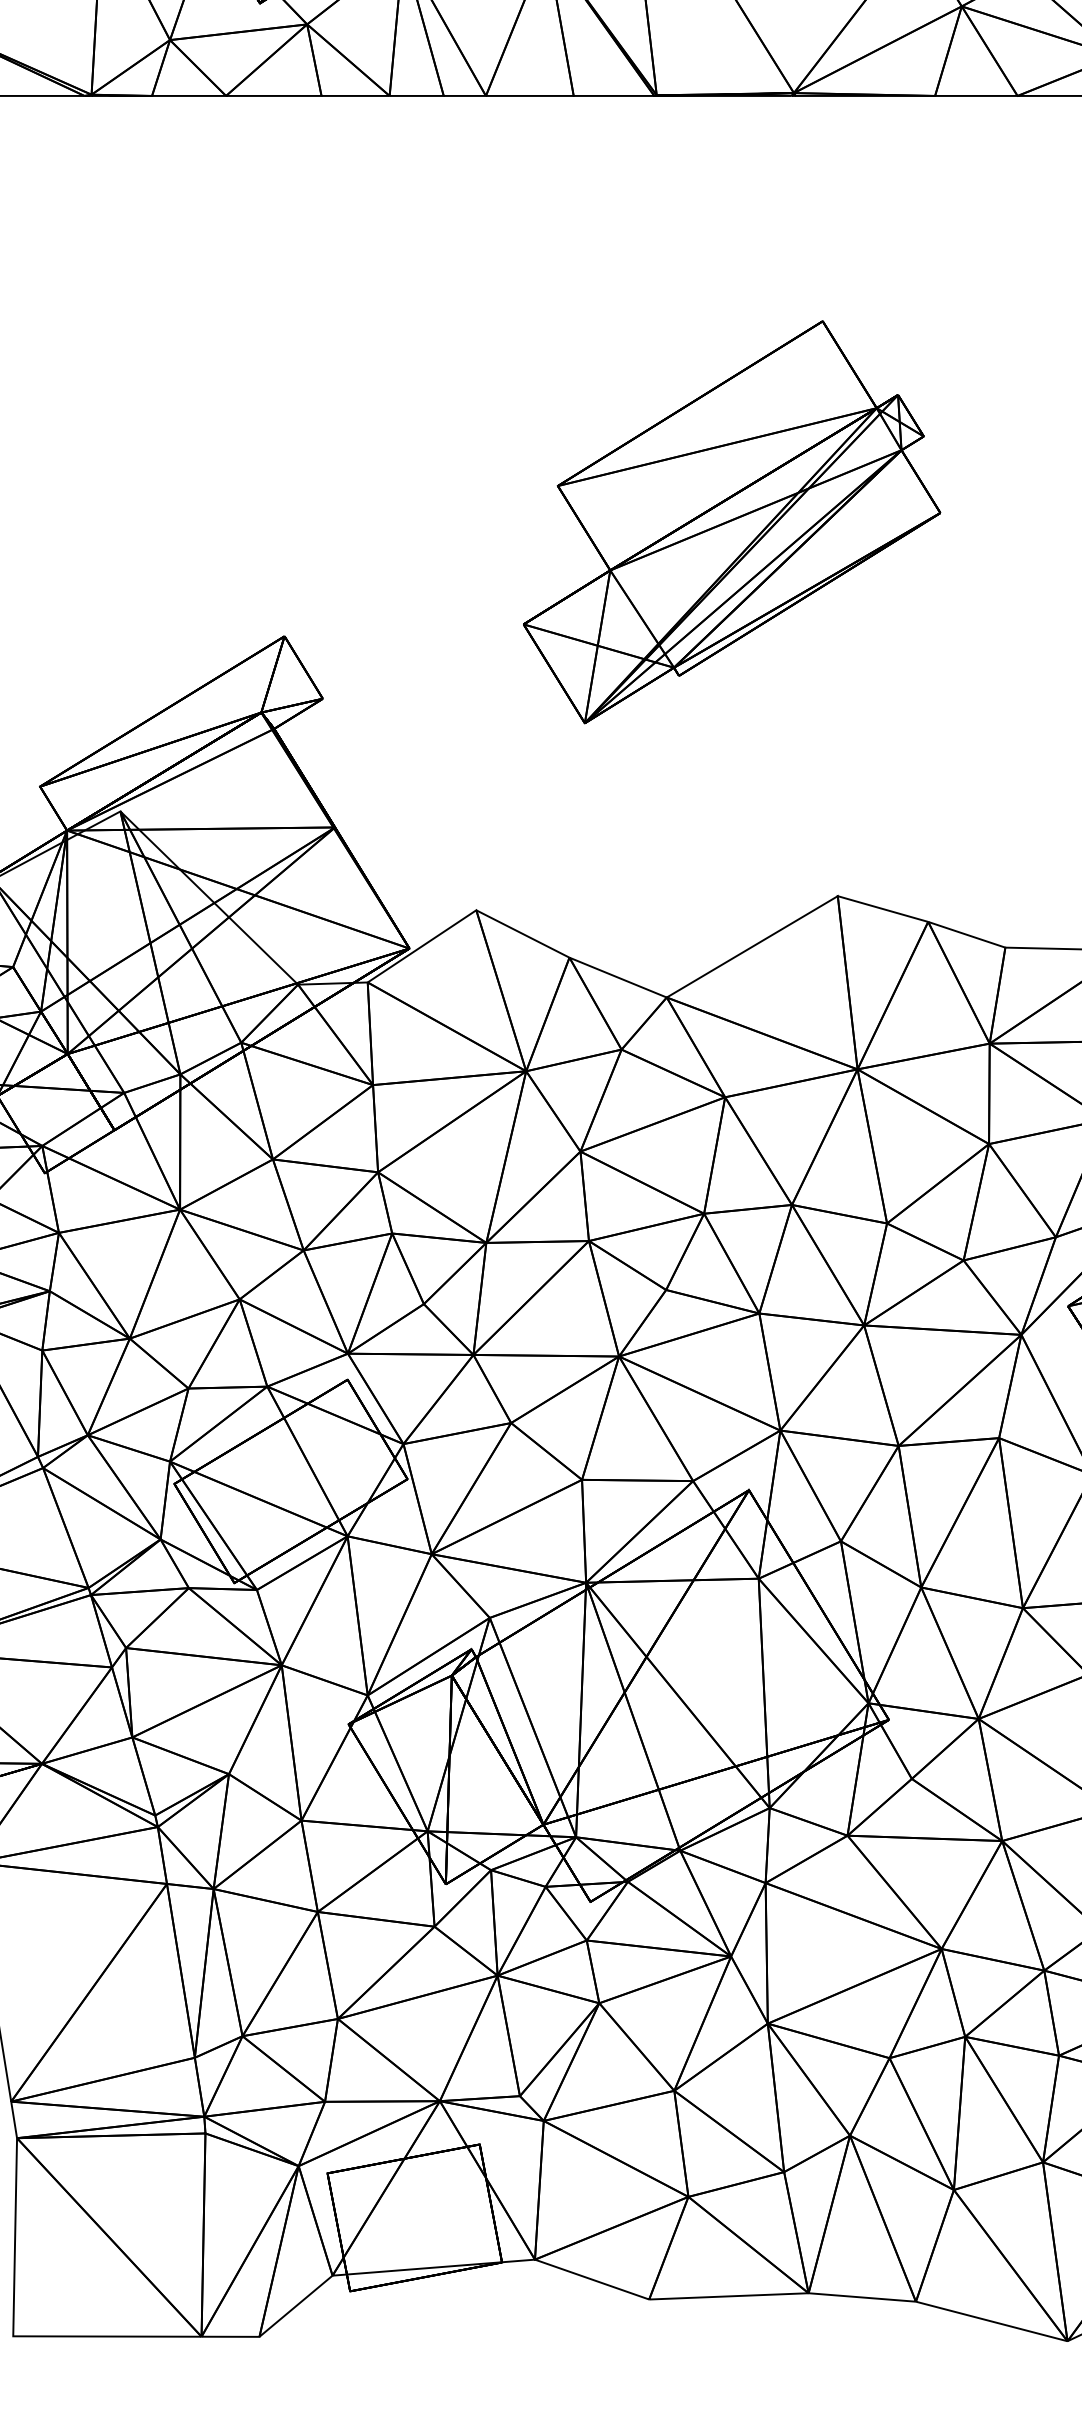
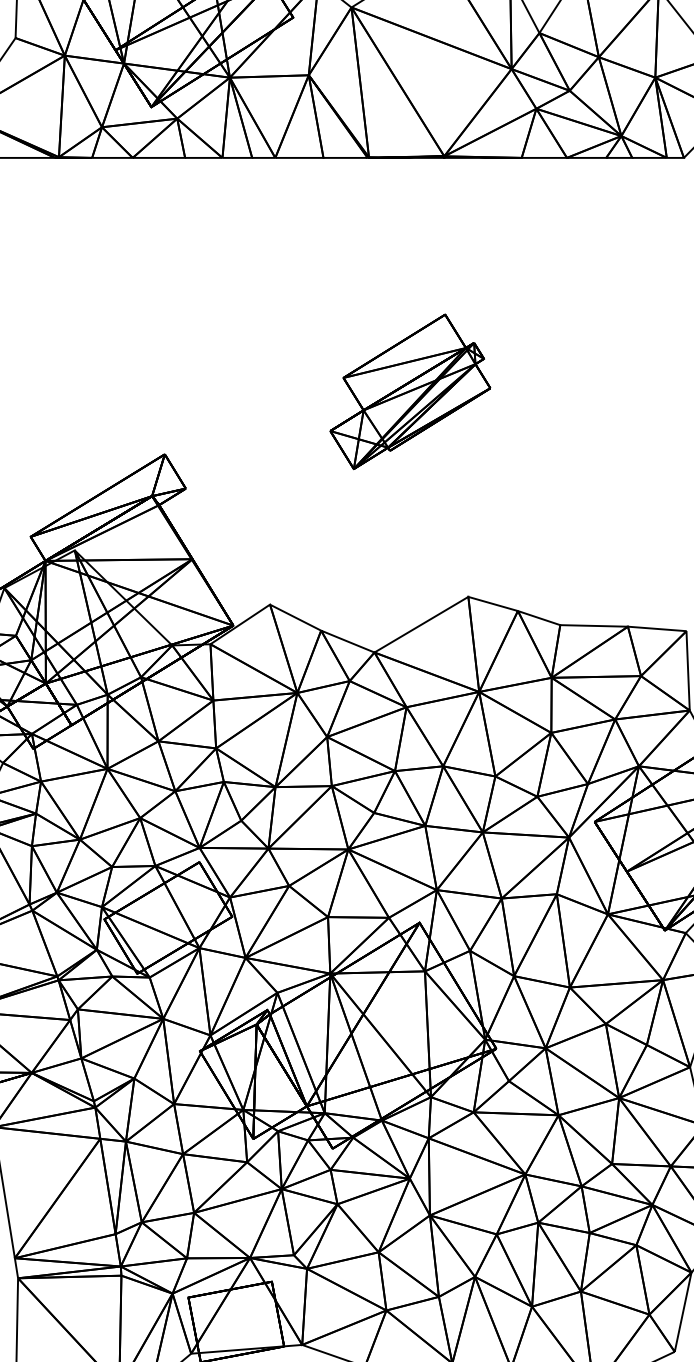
part: (732, 521) -> (410, 391), size x0.7

